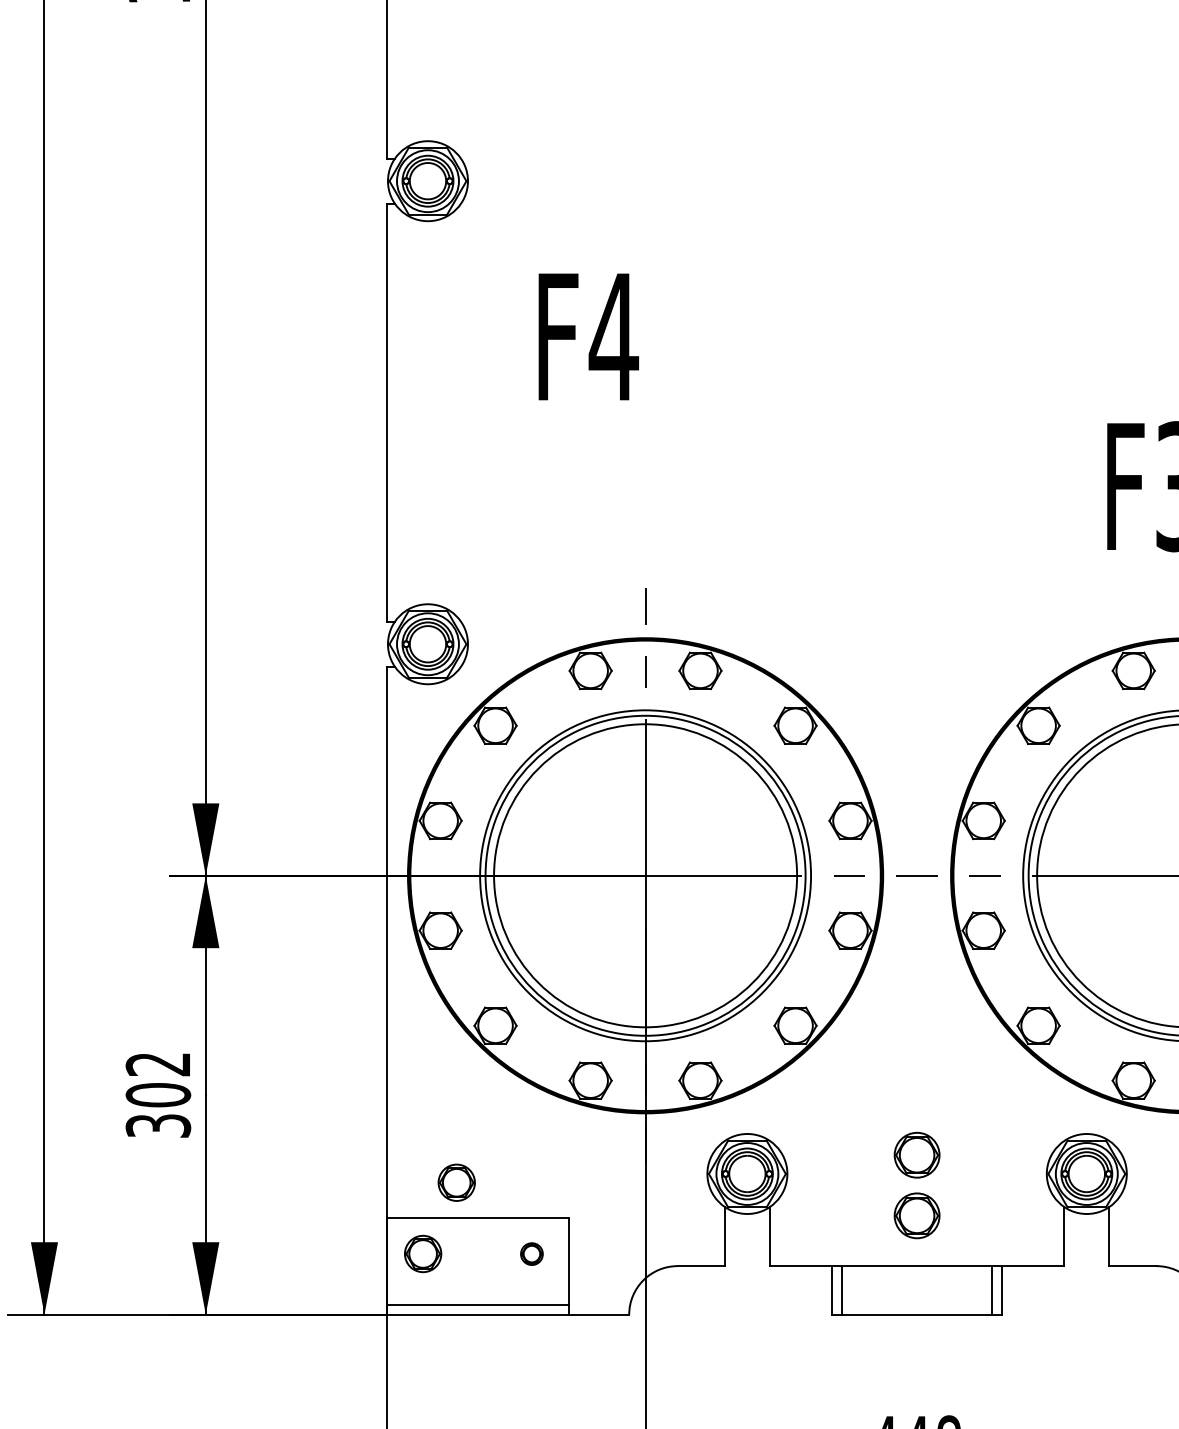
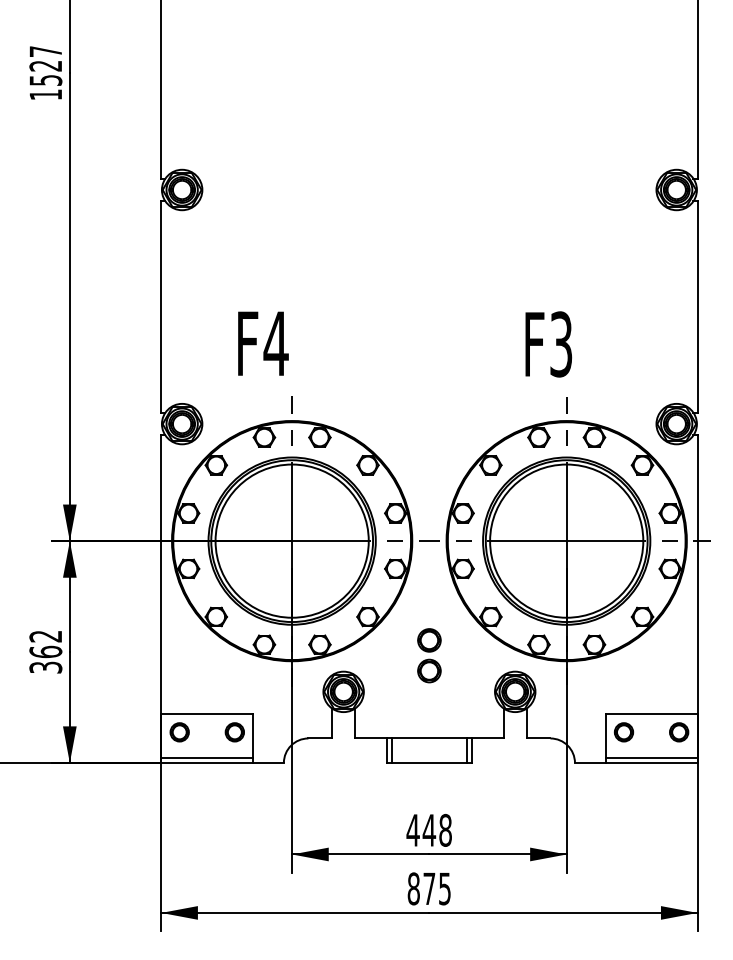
text: (588, 336) -> (263, 343), moved
text: (157, 1094) -> (45, 651), 302 -> 362
part: (456, 1183) -> (196, 696), removed
part: (917, 1185) -> (429, 655), moved
part: (531, 1254) -> (234, 732), size x1.67

